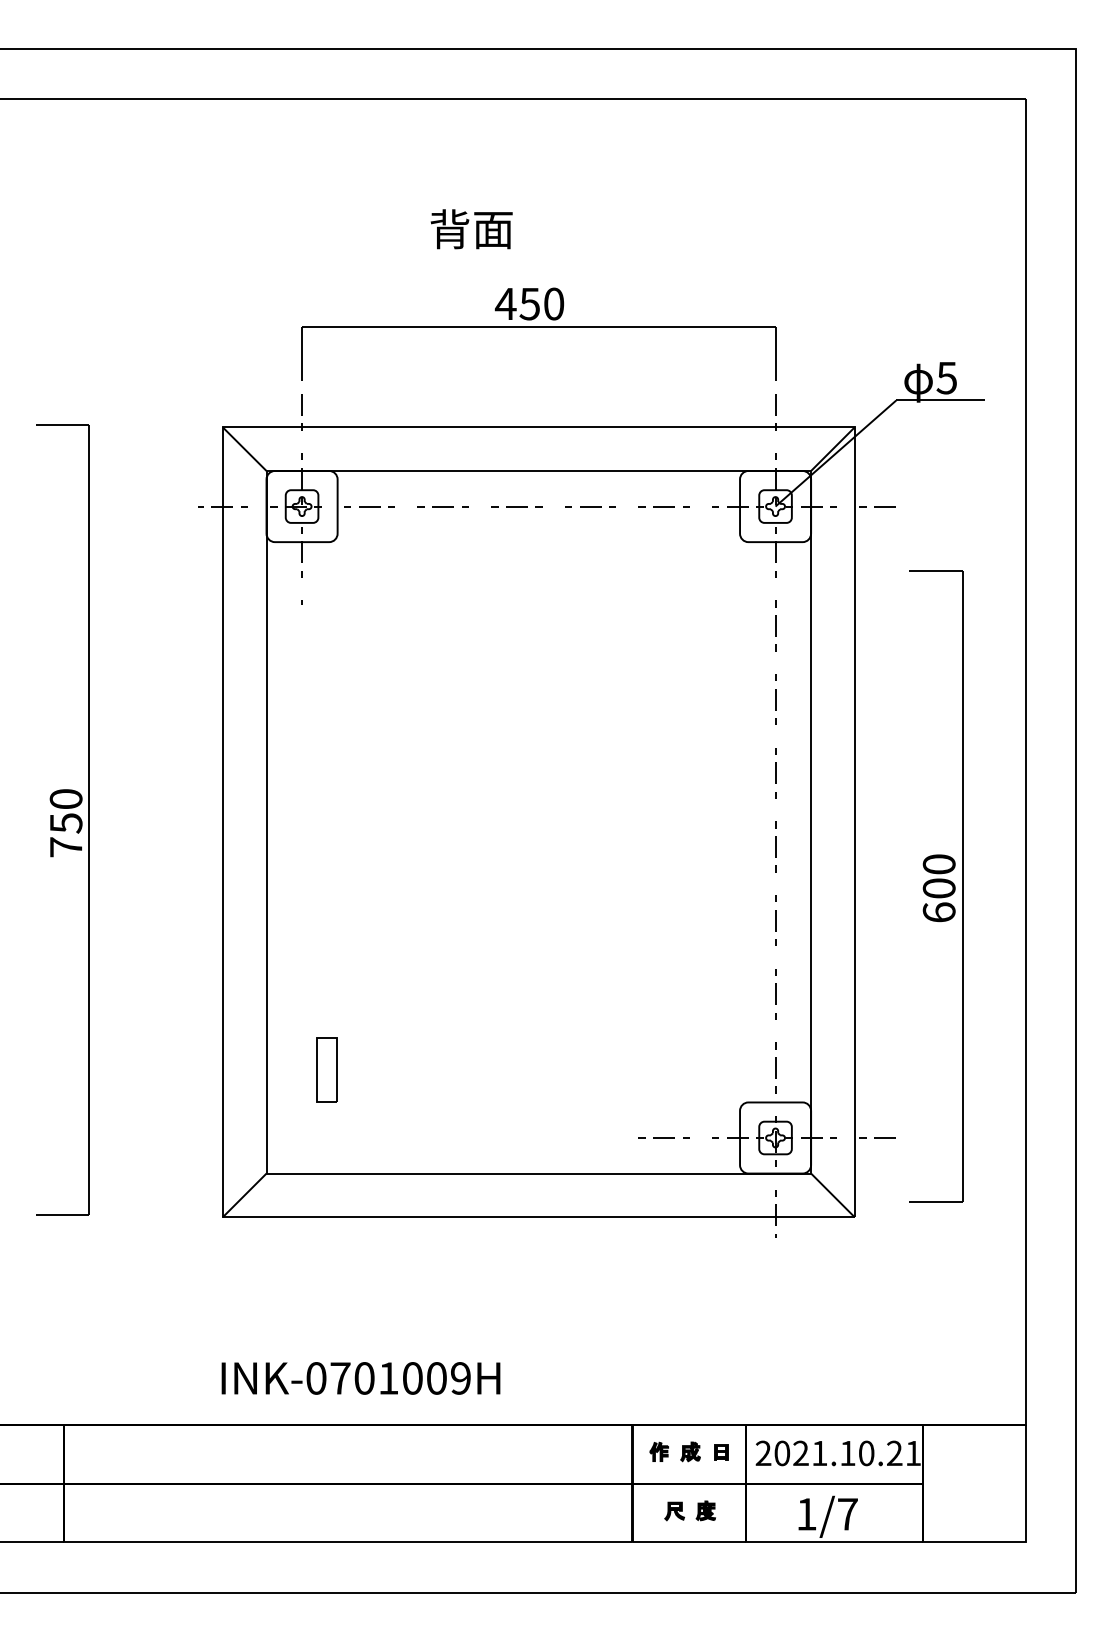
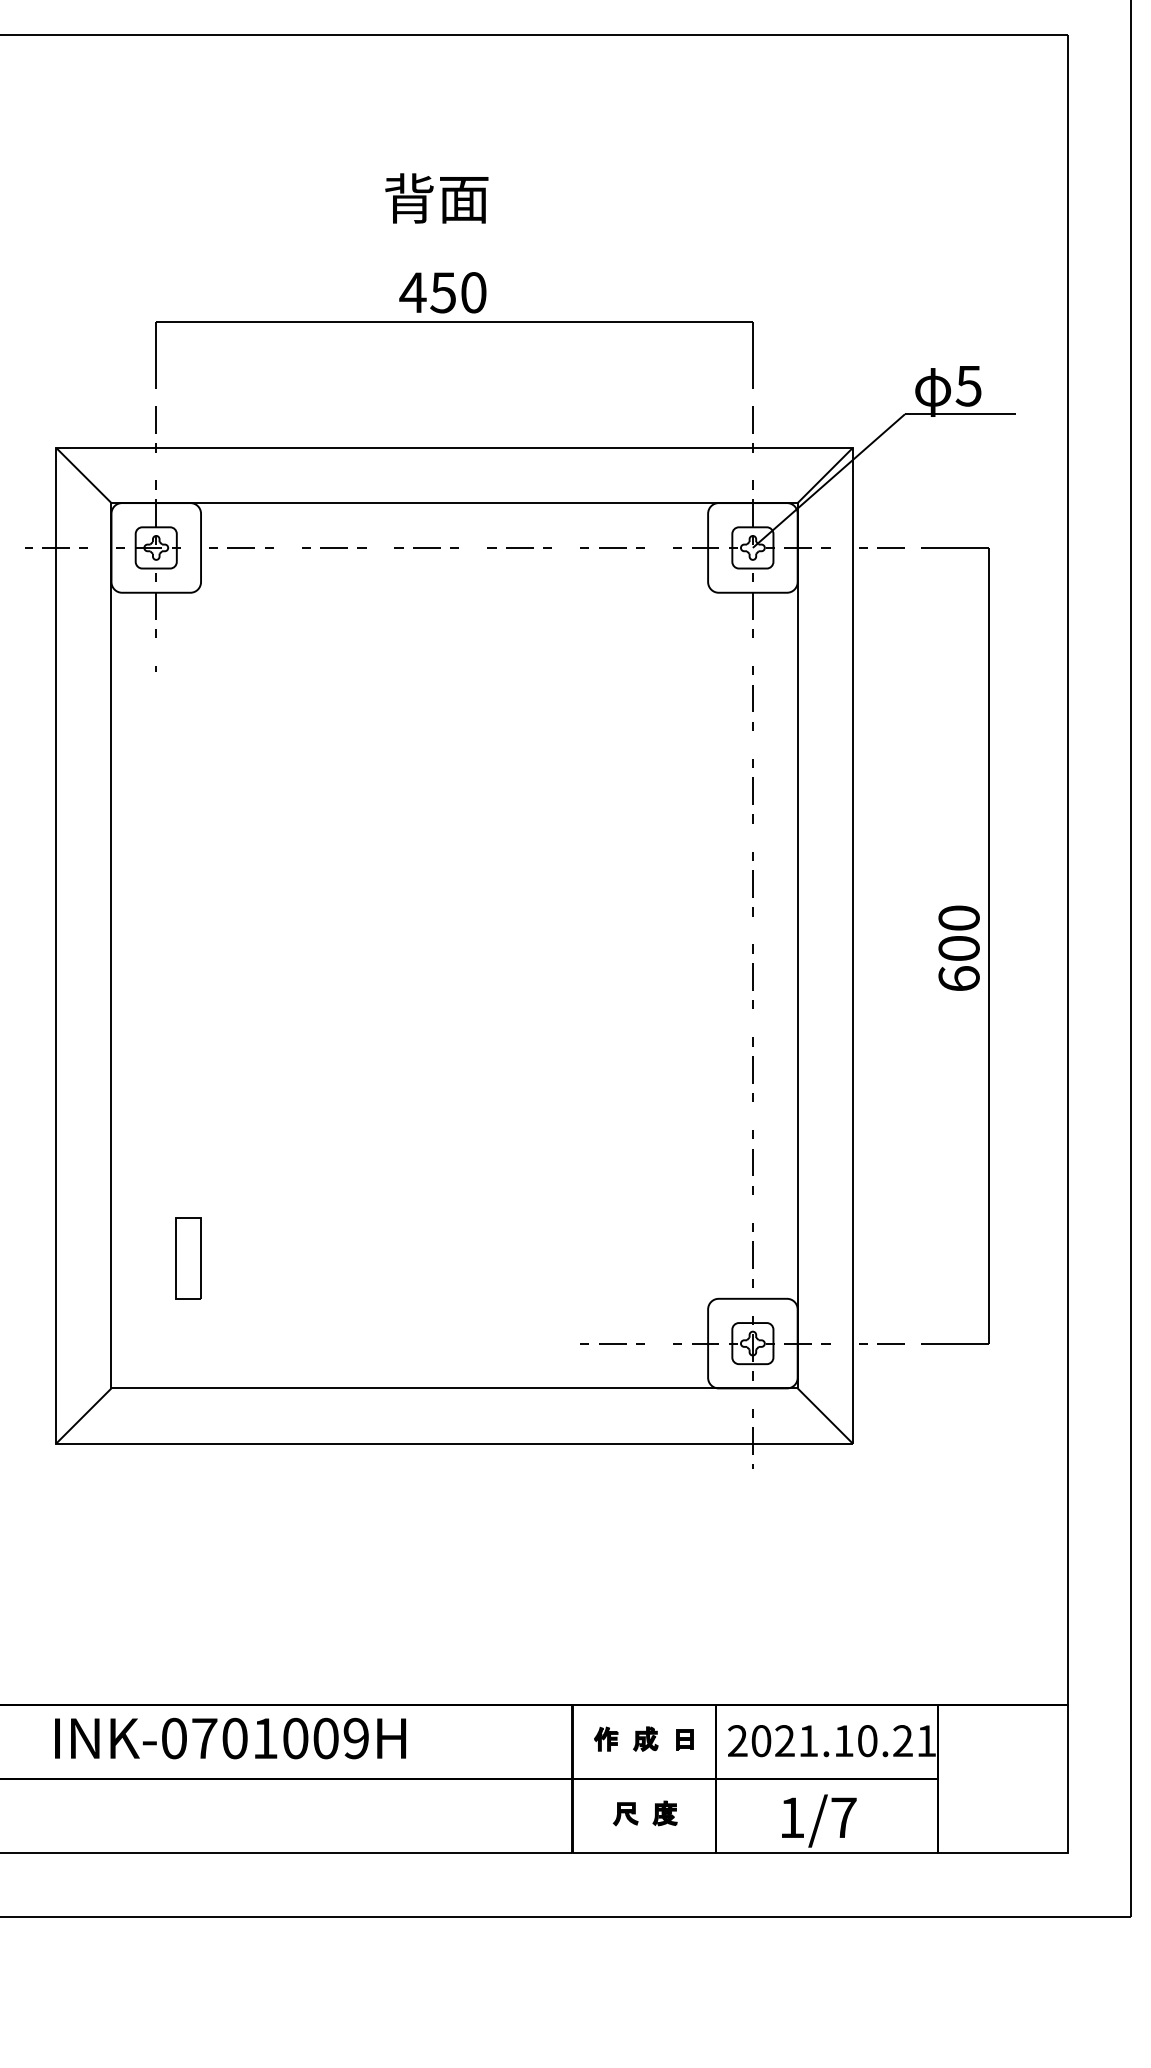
text: (471, 229) -> (436, 198), moved
part: (936, 886) -> (955, 946), moved
text: (360, 1378) -> (229, 1738), moved

